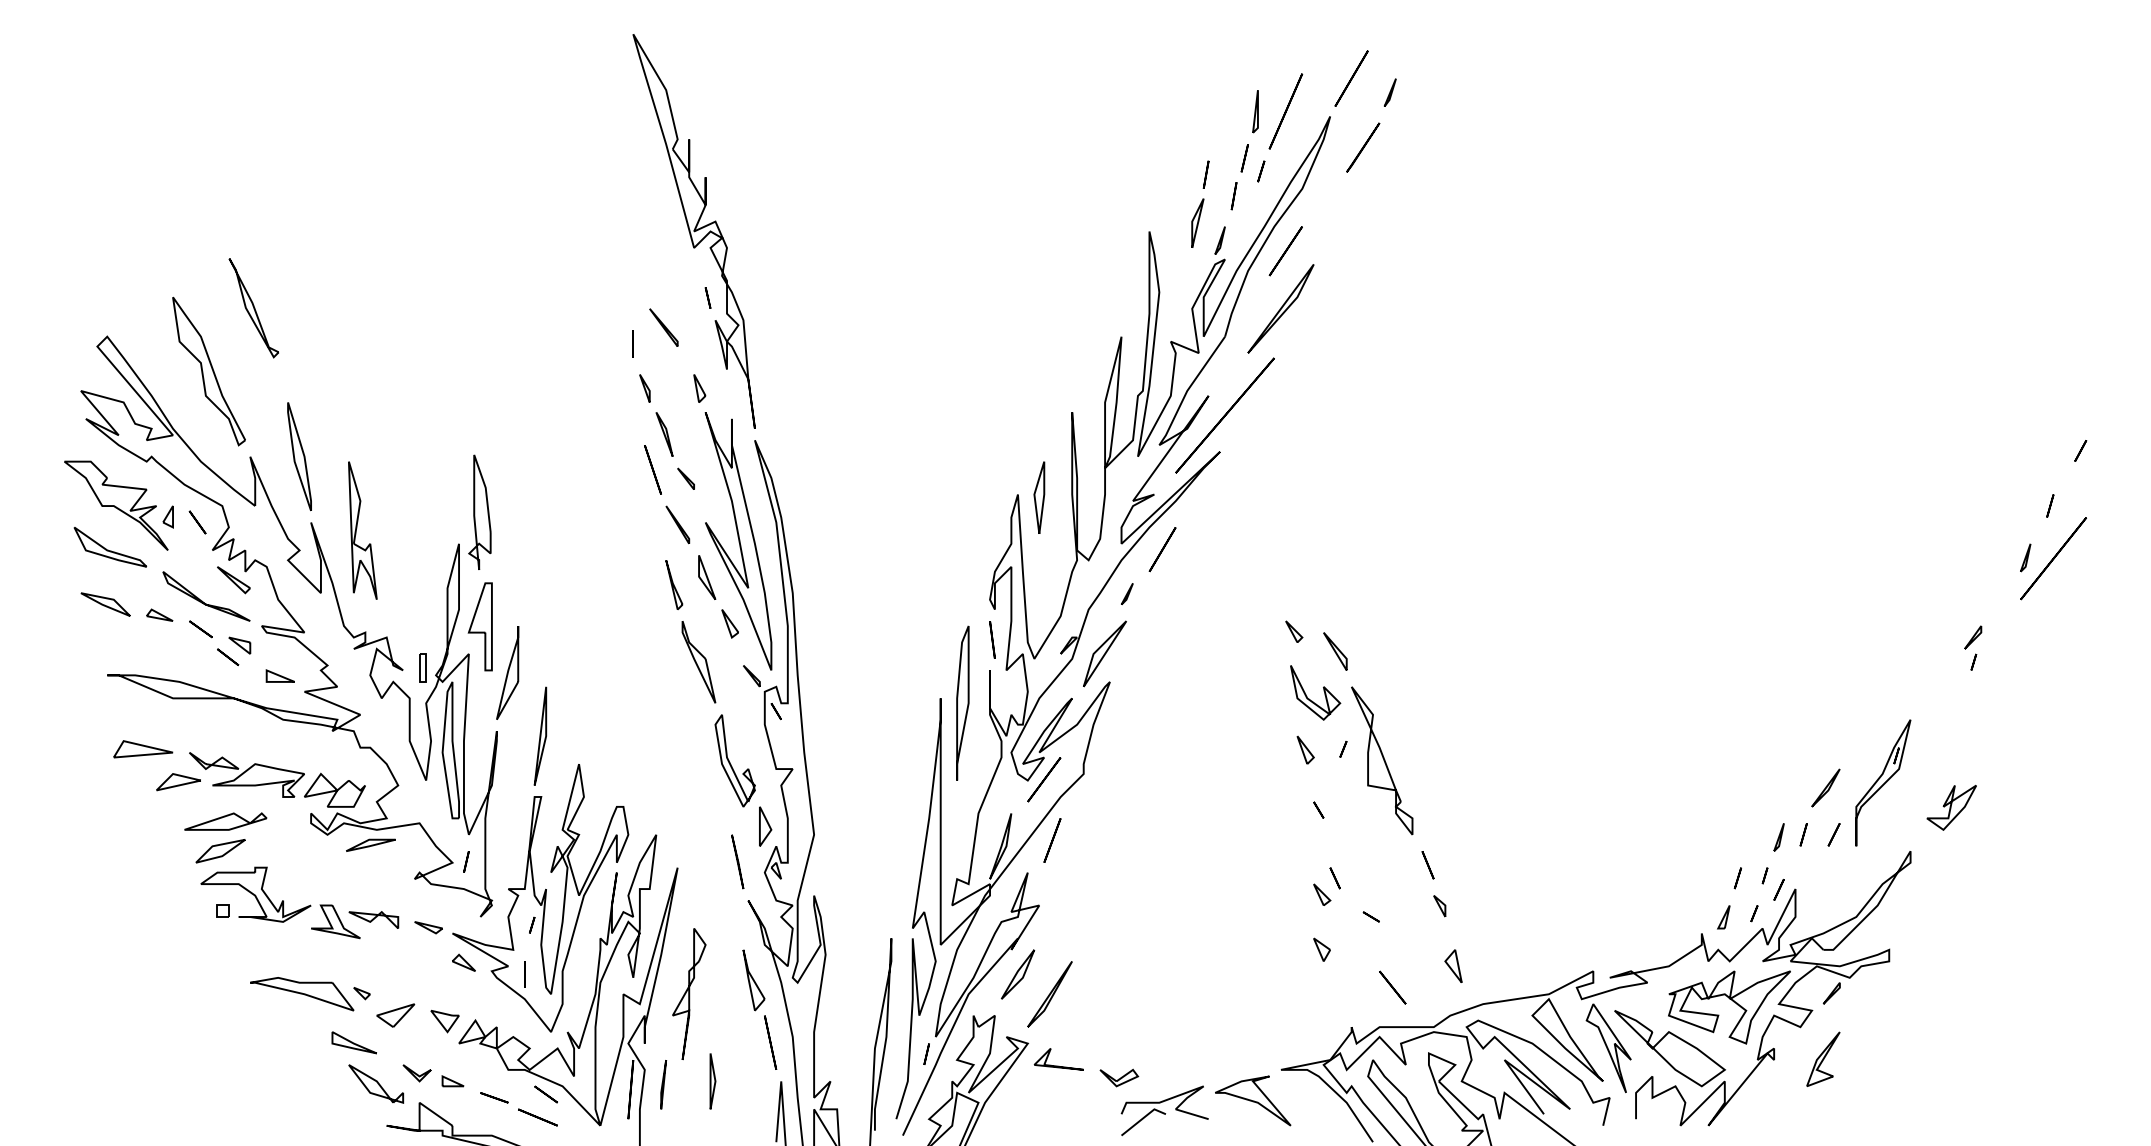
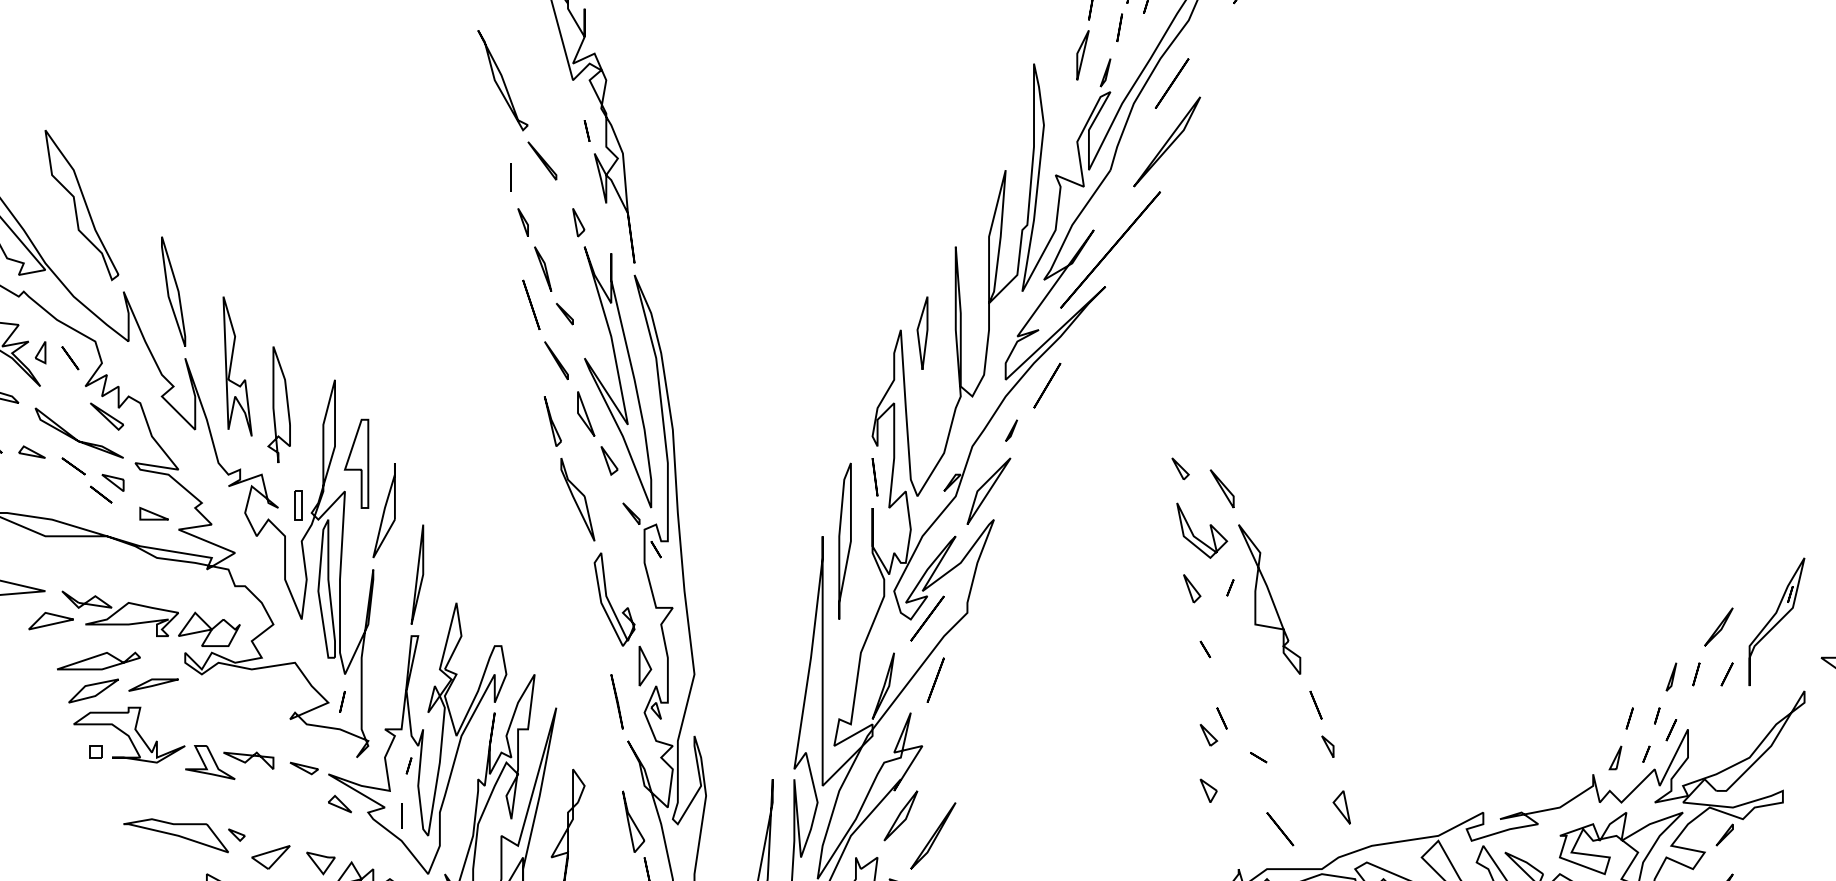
part: (253, 308) -> (502, 80), moved
part: (479, 511) -> (278, 403), moved
part: (370, 844) -> (153, 684), moved

